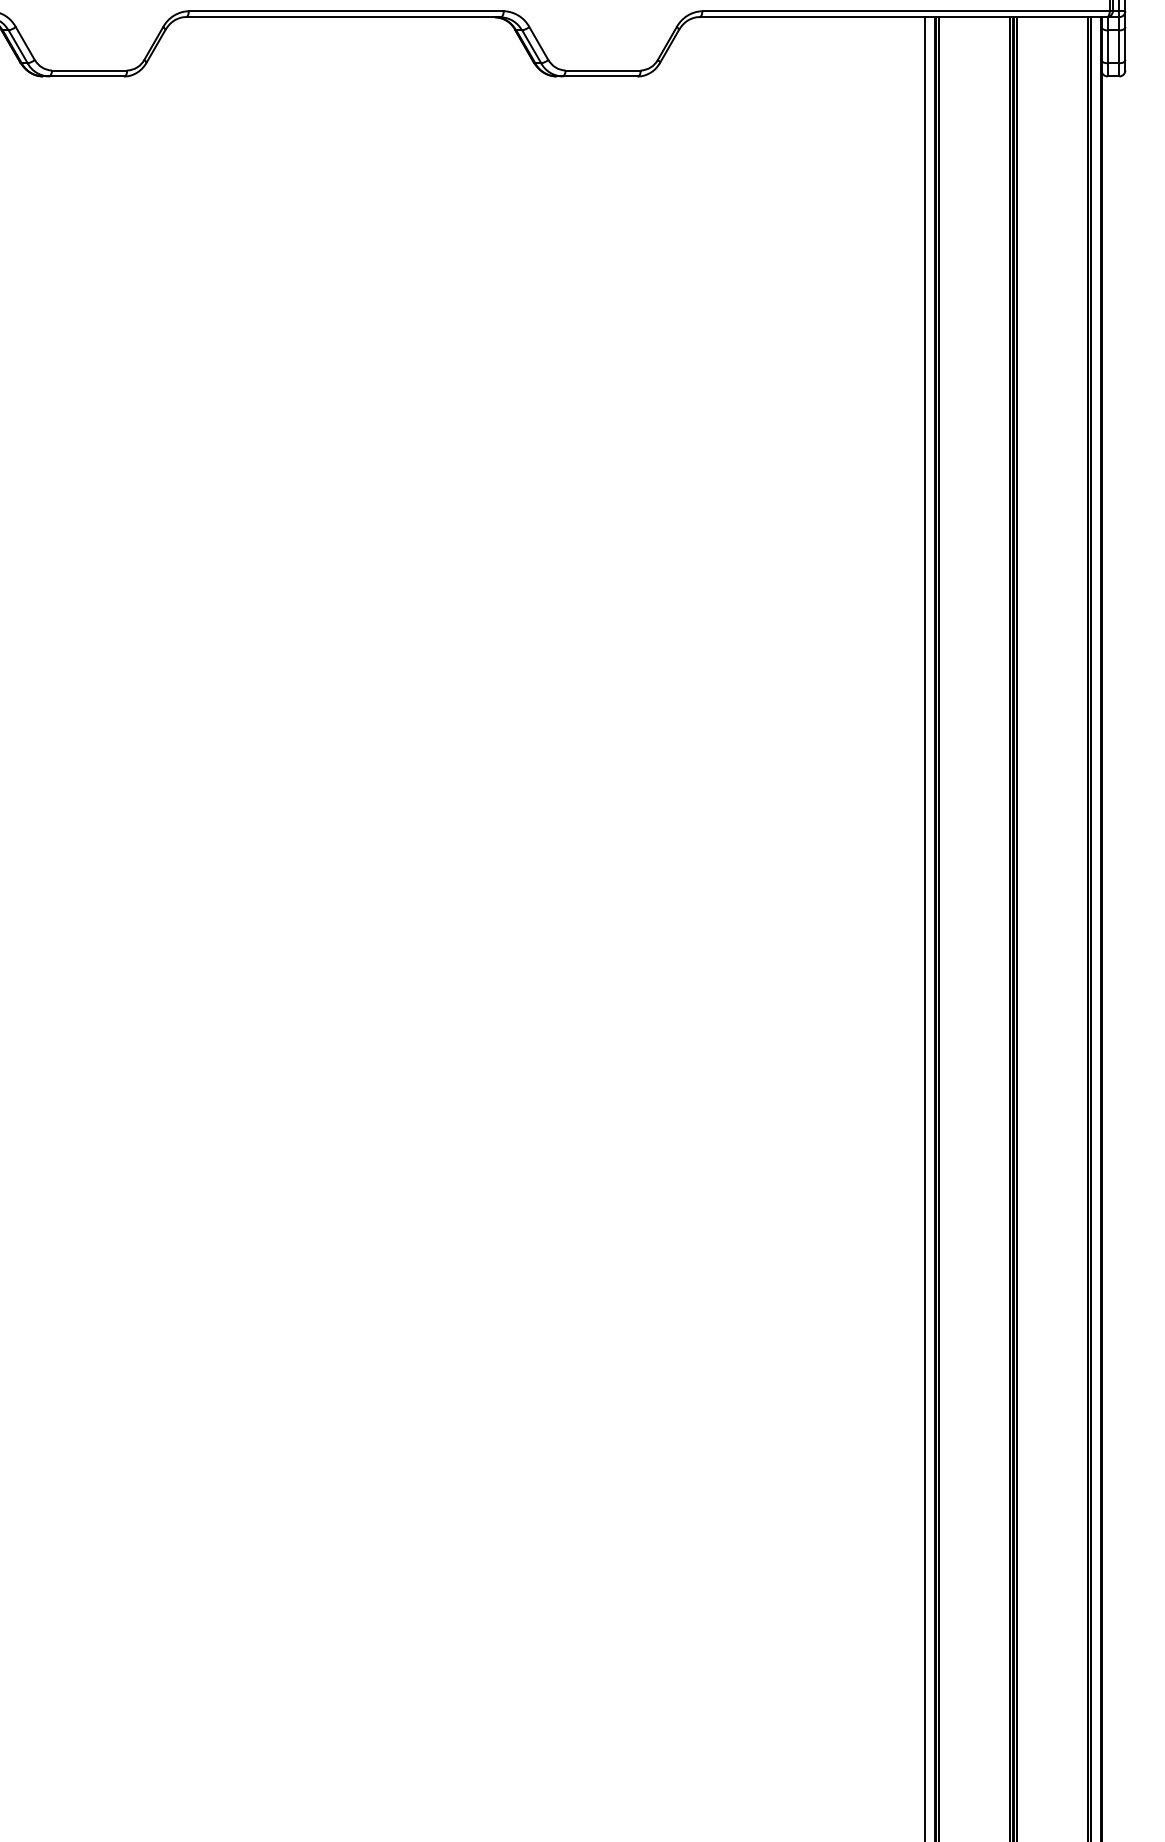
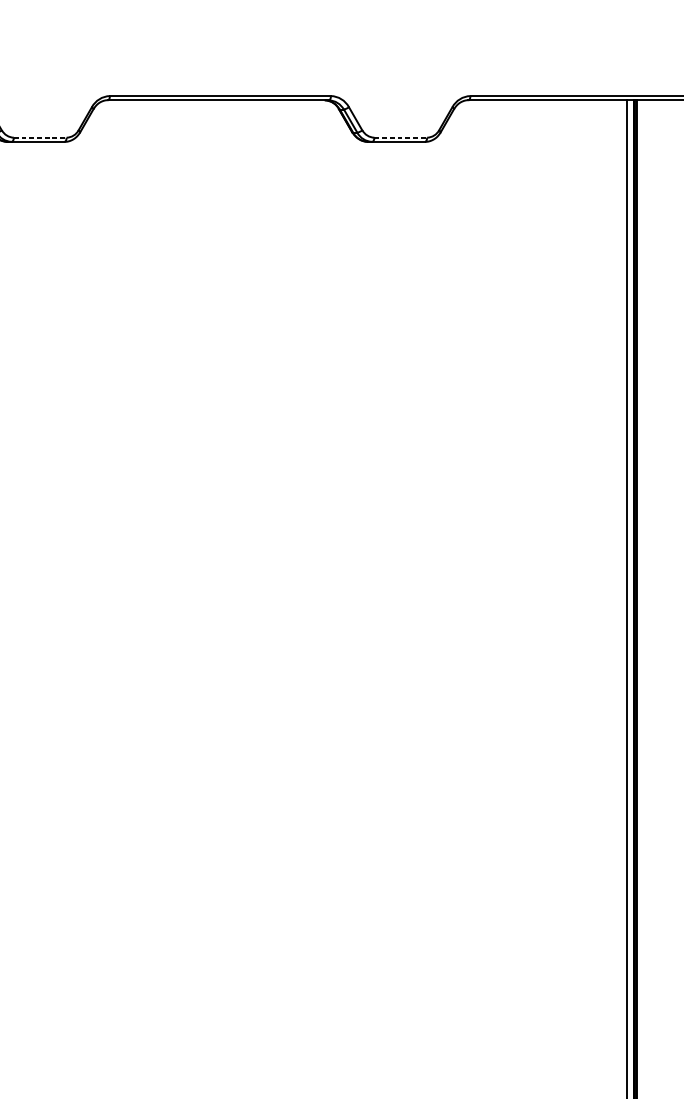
line: (89, 70) -> (40, 137), solid -> dashed
line: (603, 70) -> (401, 137), solid -> dashed

